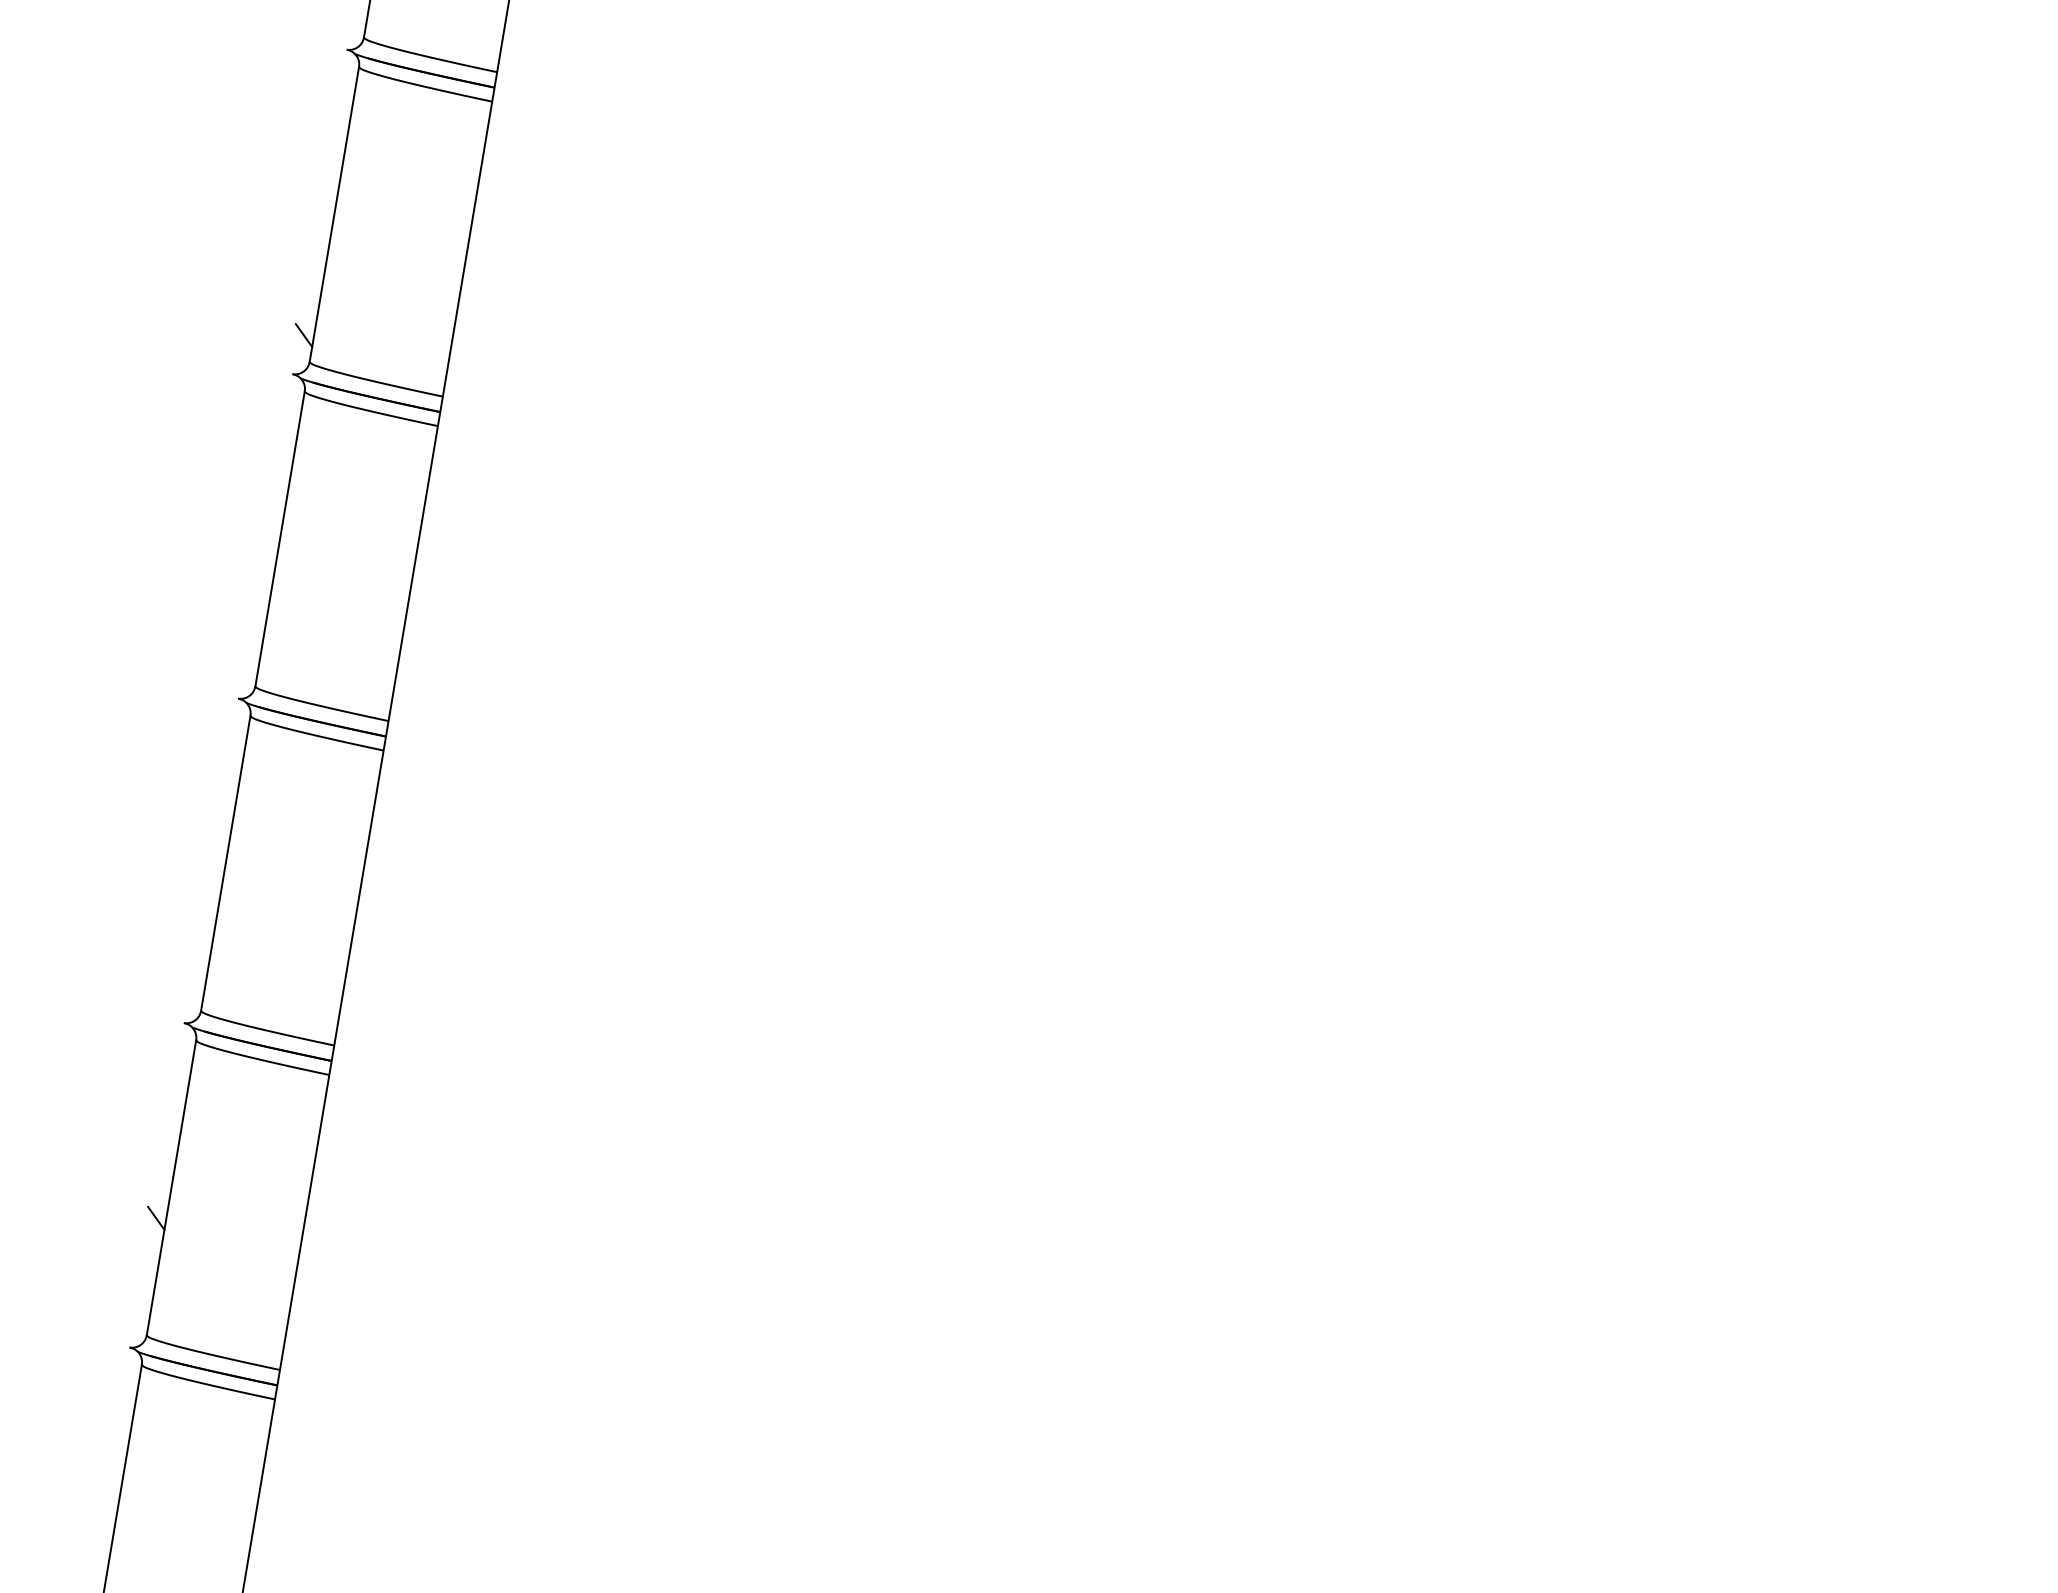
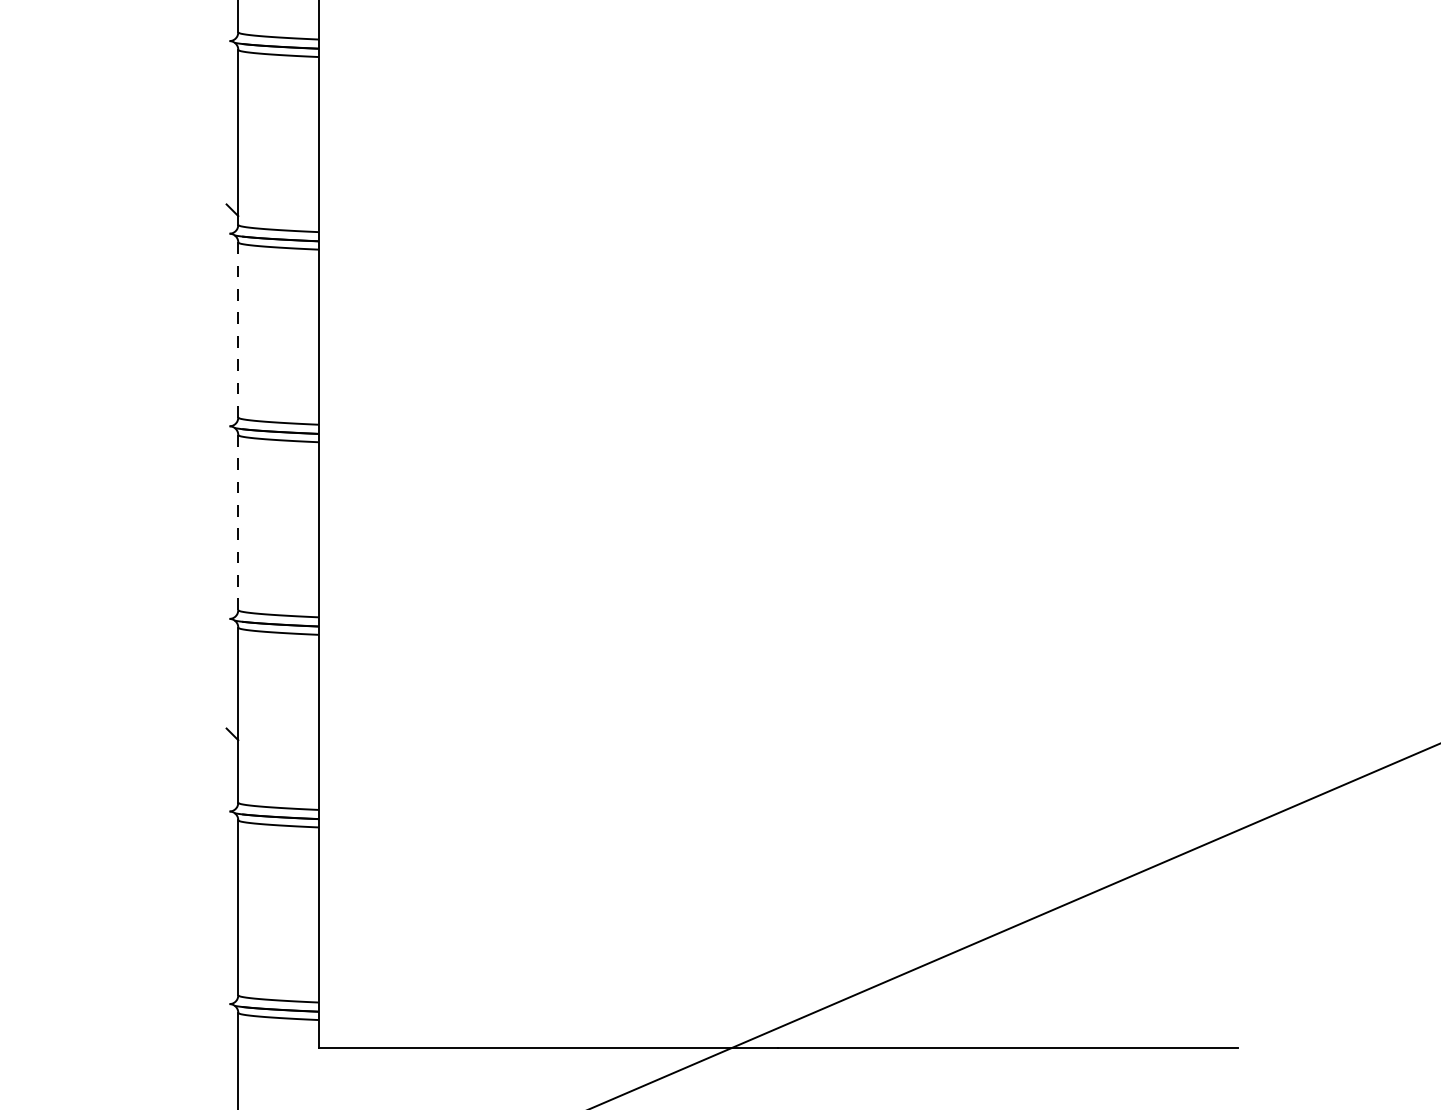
line: (280, 539) -> (238, 330), solid -> dashed
line: (226, 863) -> (238, 522), solid -> dashed

